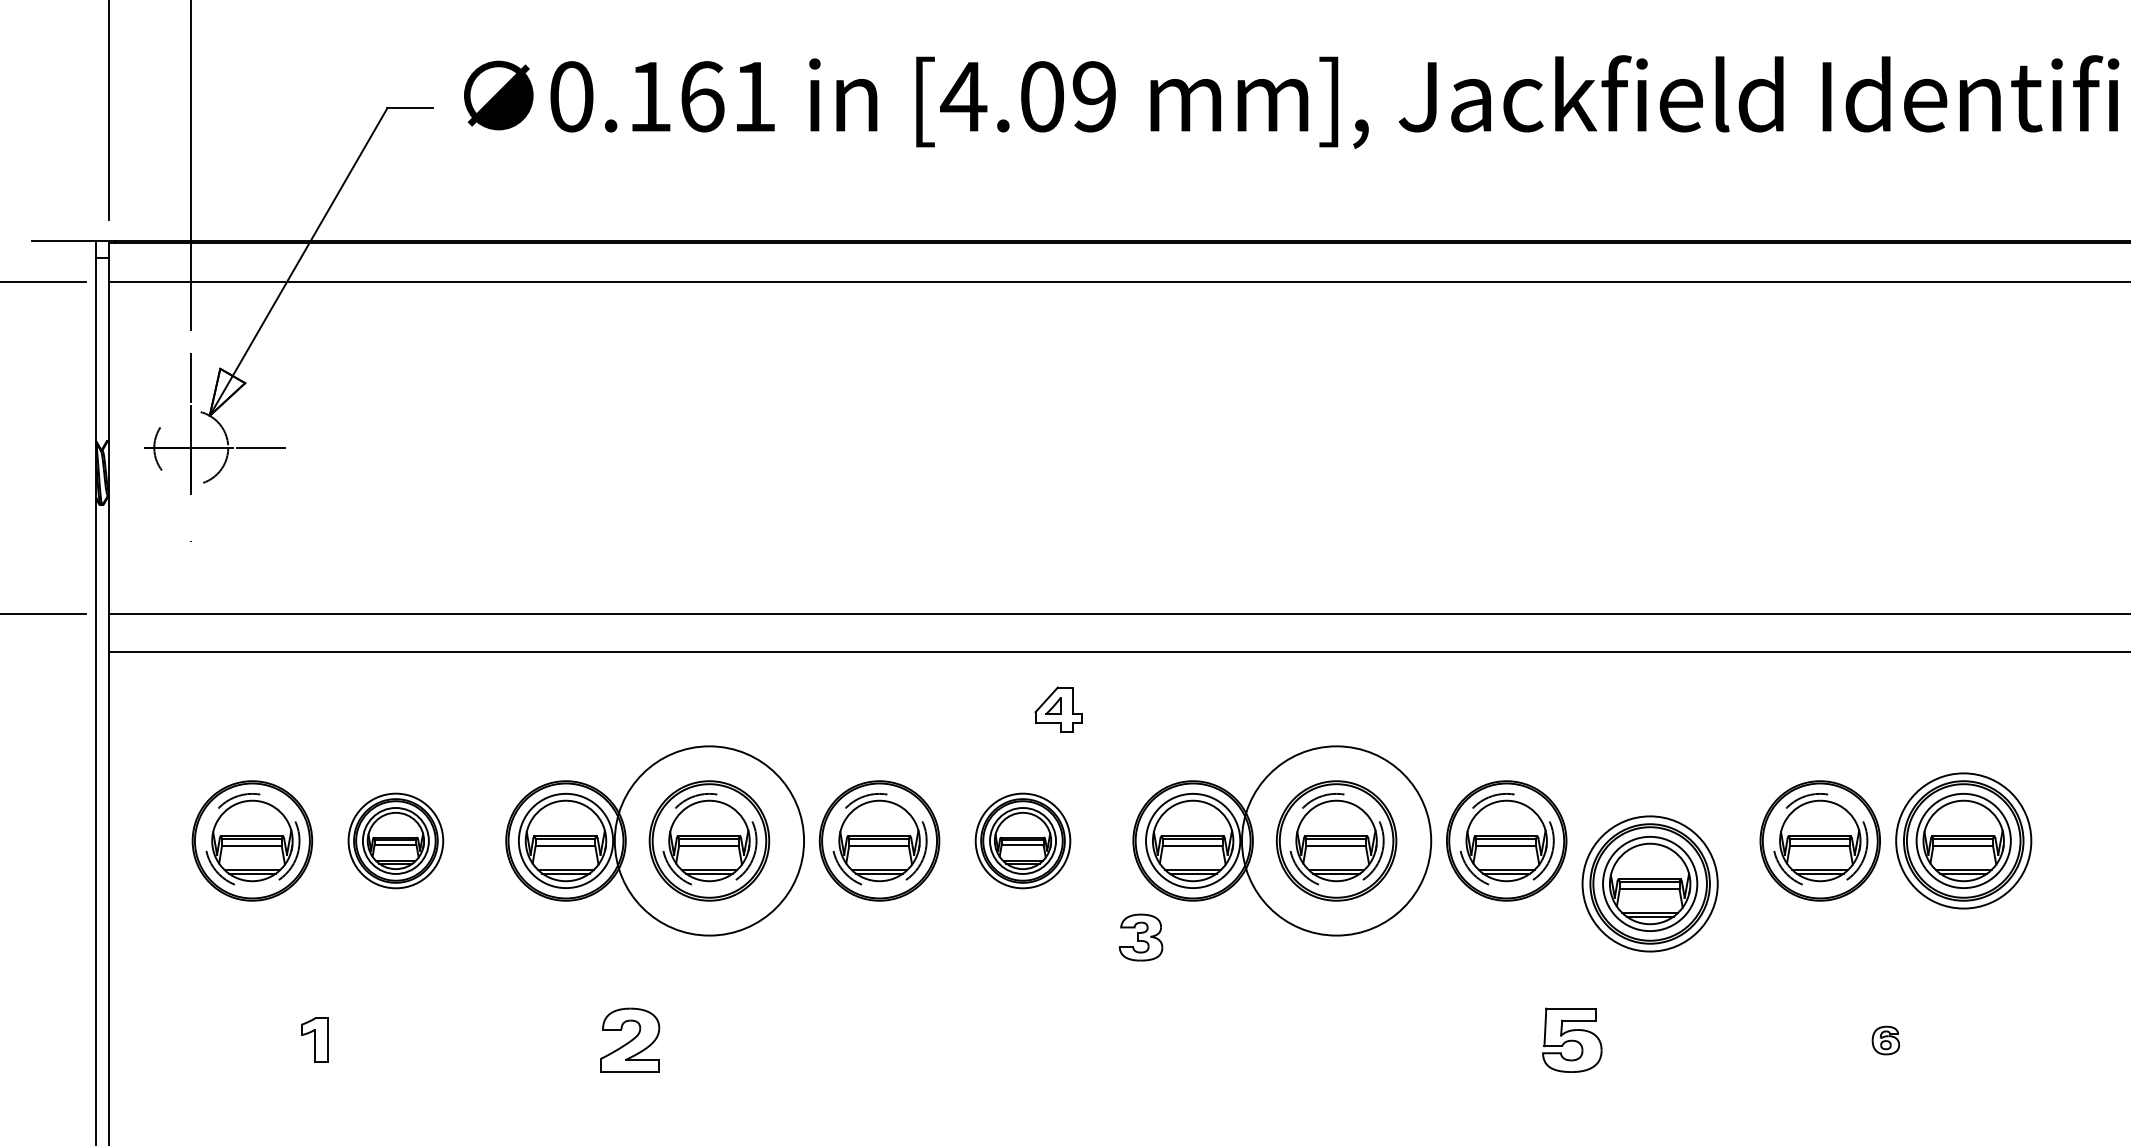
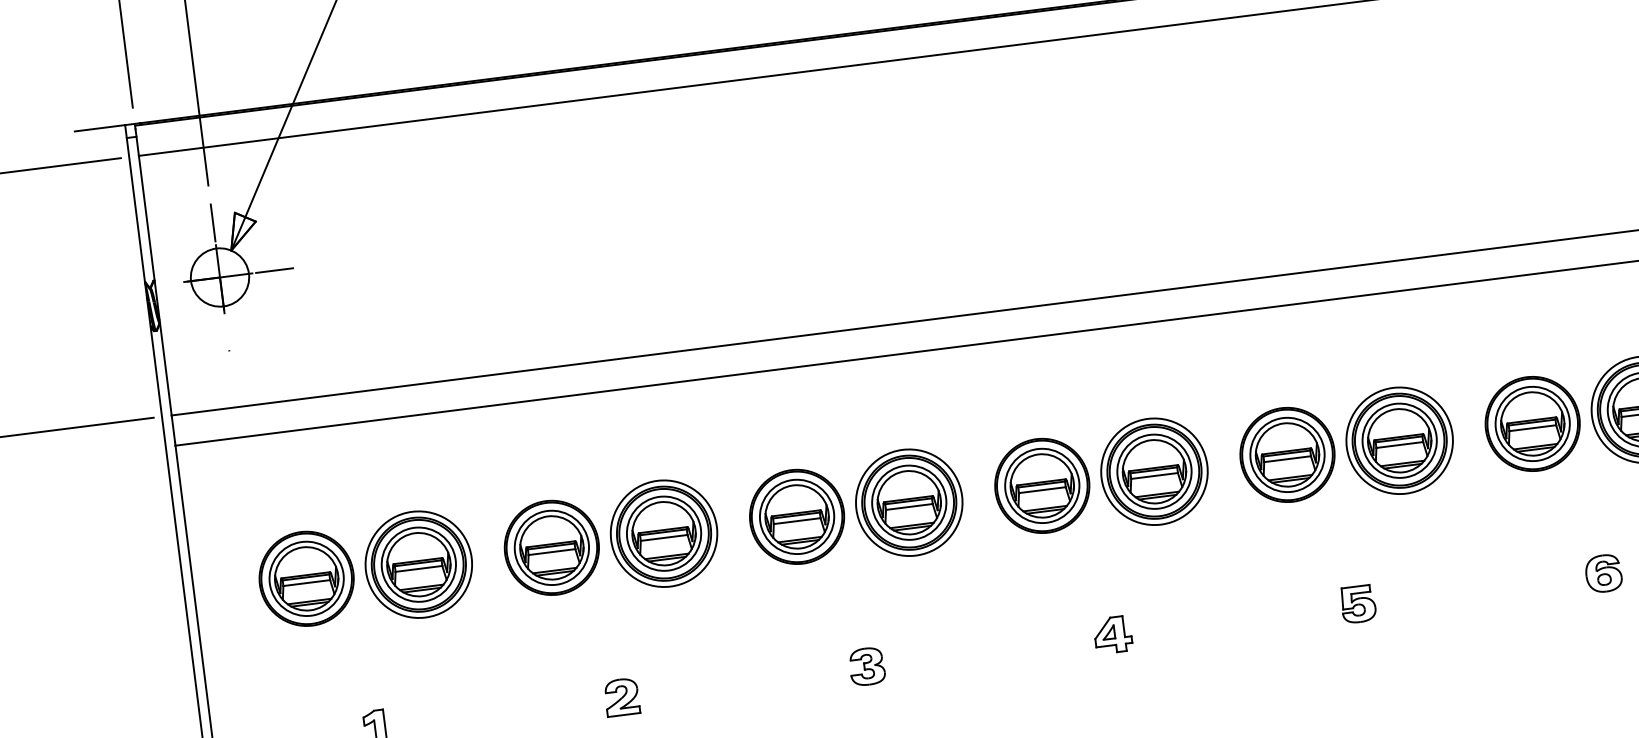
circle: (191, 447) -> (220, 277), dashed -> solid
part: (1058, 709) -> (1113, 634), moved
circle: (252, 840) -> (306, 578), dashed -> solid
part: (395, 840) -> (418, 564), size x1.43
circle: (709, 840) -> (664, 533), dashed -> solid
circle: (709, 840) -> (664, 533), size x0.71
circle: (879, 840) -> (796, 516), dashed -> solid
part: (1022, 840) -> (908, 502), size x1.43
circle: (1336, 840) -> (1154, 471), dashed -> solid
circle: (1336, 840) -> (1154, 471), size x0.71
circle: (1506, 840) -> (1287, 454), dashed -> solid
circle: (1820, 840) -> (1532, 423), dashed -> solid
part: (1649, 883) -> (1399, 440), moved
part: (1140, 937) -> (866, 666), moved
part: (630, 1039) -> (621, 696), size x0.71
part: (1571, 1039) -> (1357, 603), size x0.71
part: (1885, 1040) -> (1603, 573), size x1.67

